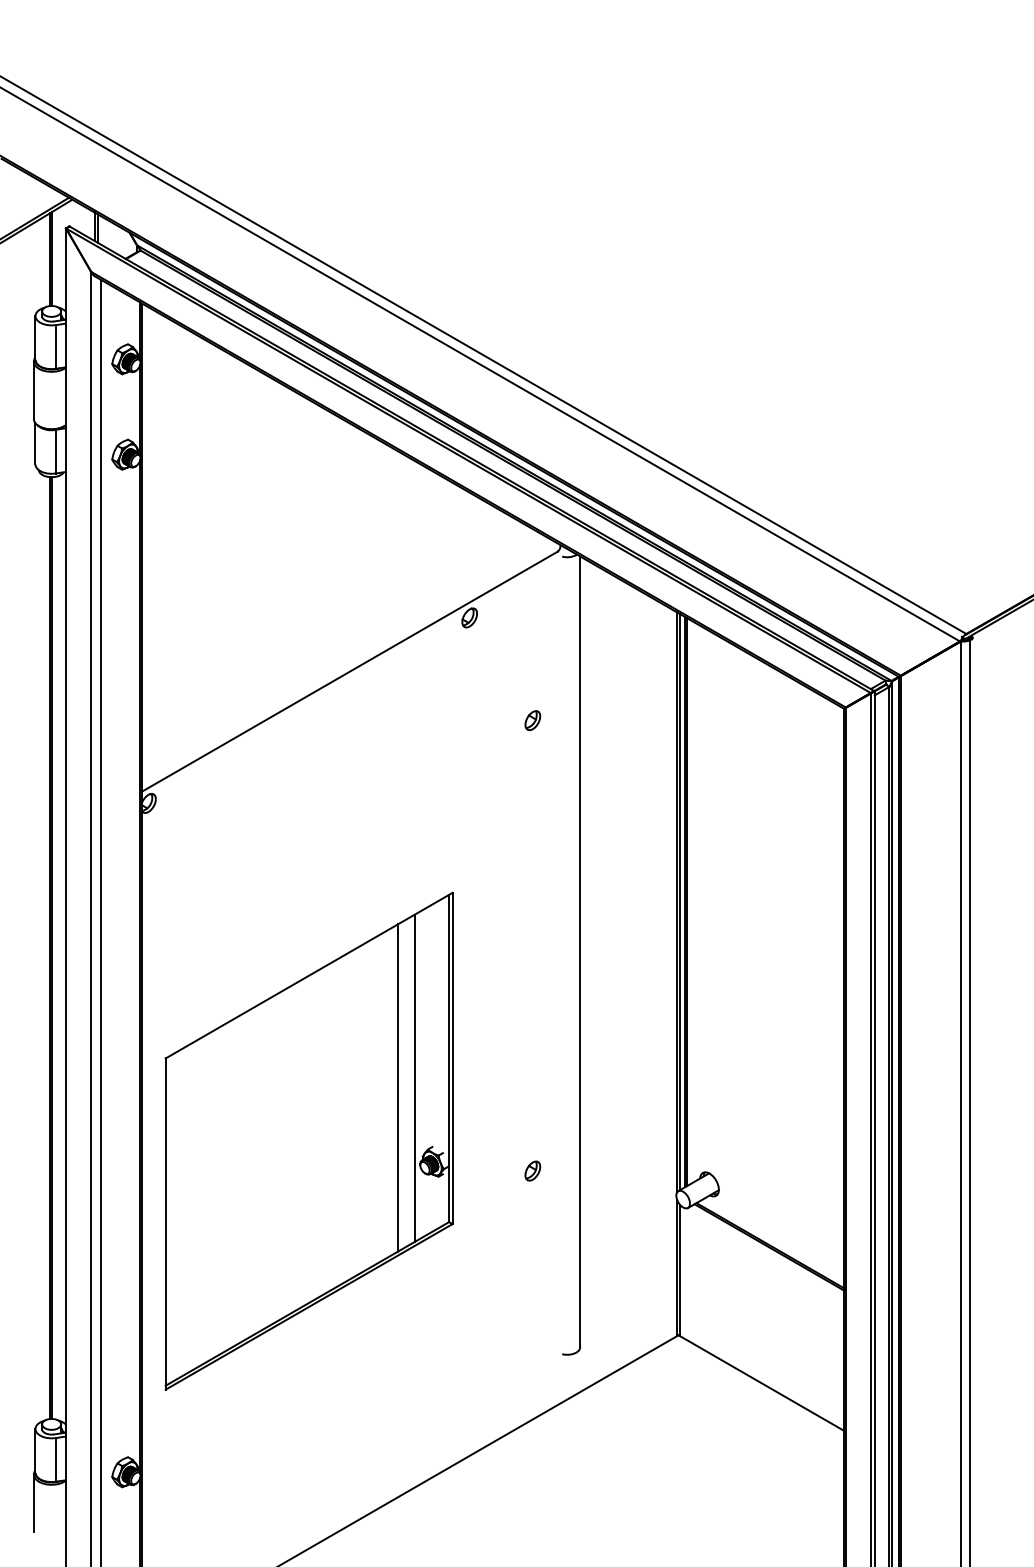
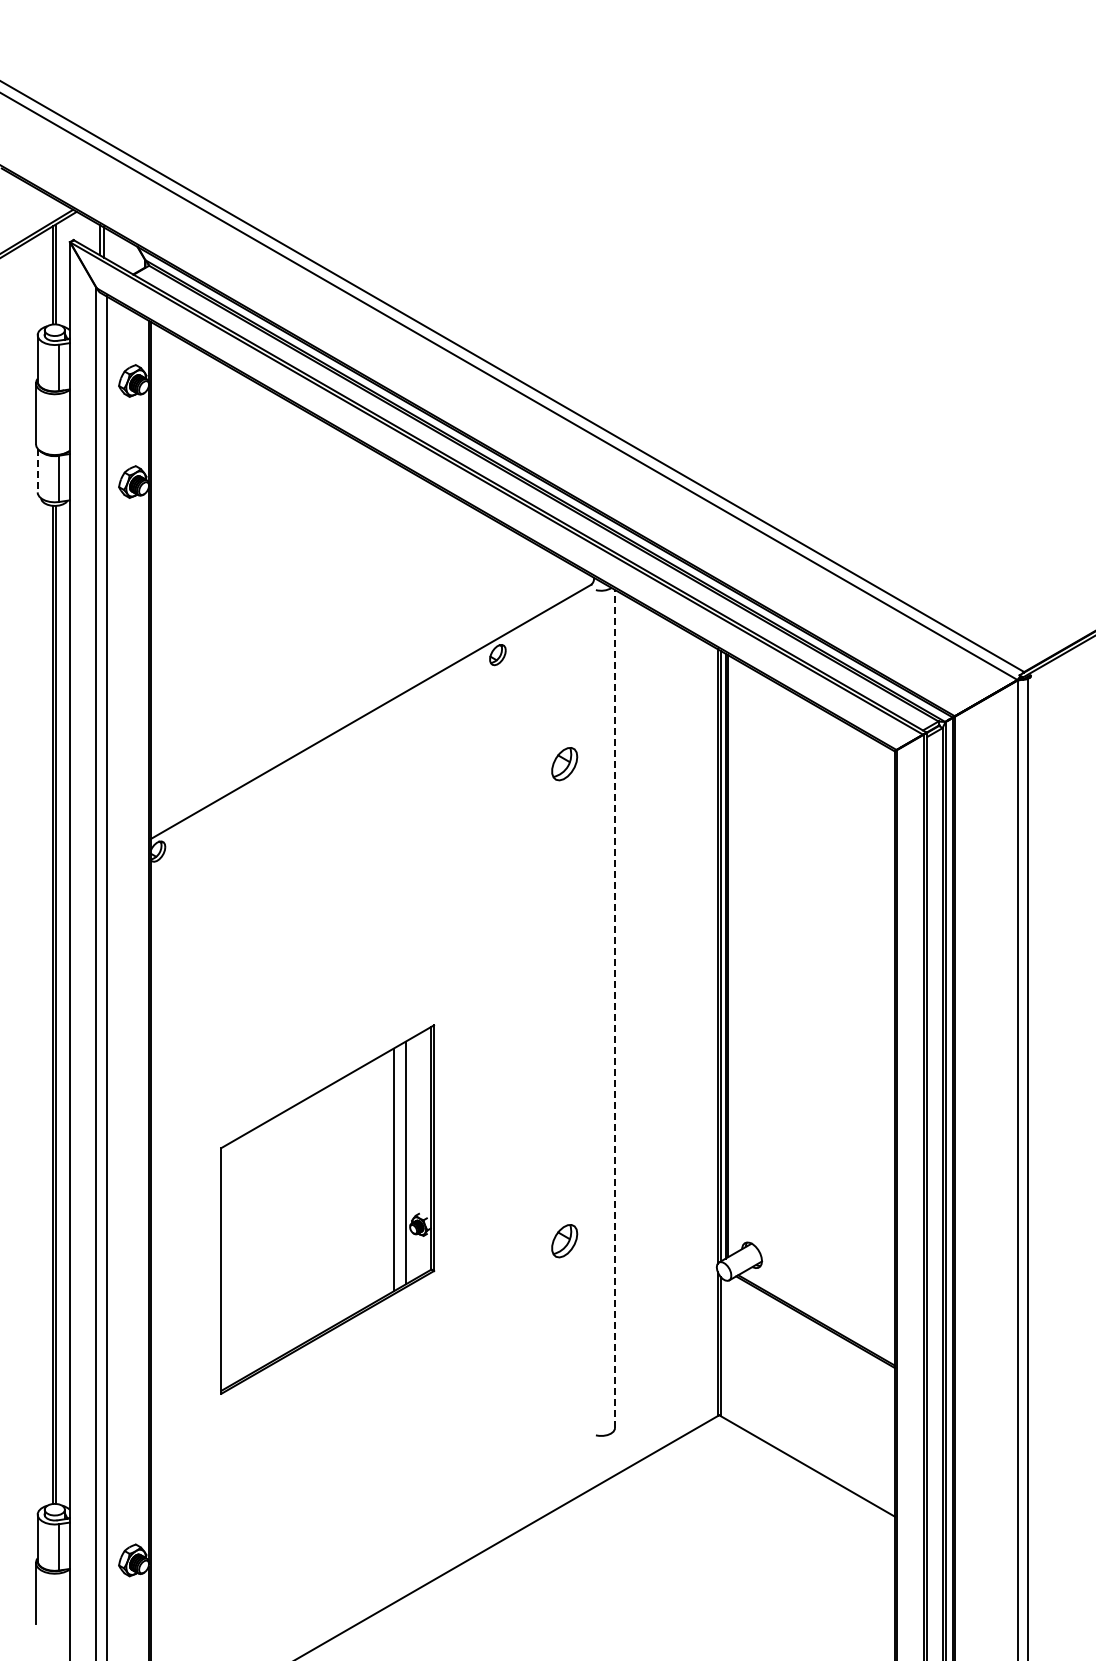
line: (35, 443) -> (37, 470), solid -> dashed
part: (532, 720) -> (564, 763), size x1.6
line: (580, 951) -> (615, 1008), solid -> dashed
part: (308, 1141) -> (327, 1209), size x0.7
part: (532, 1171) -> (564, 1241), size x1.6

